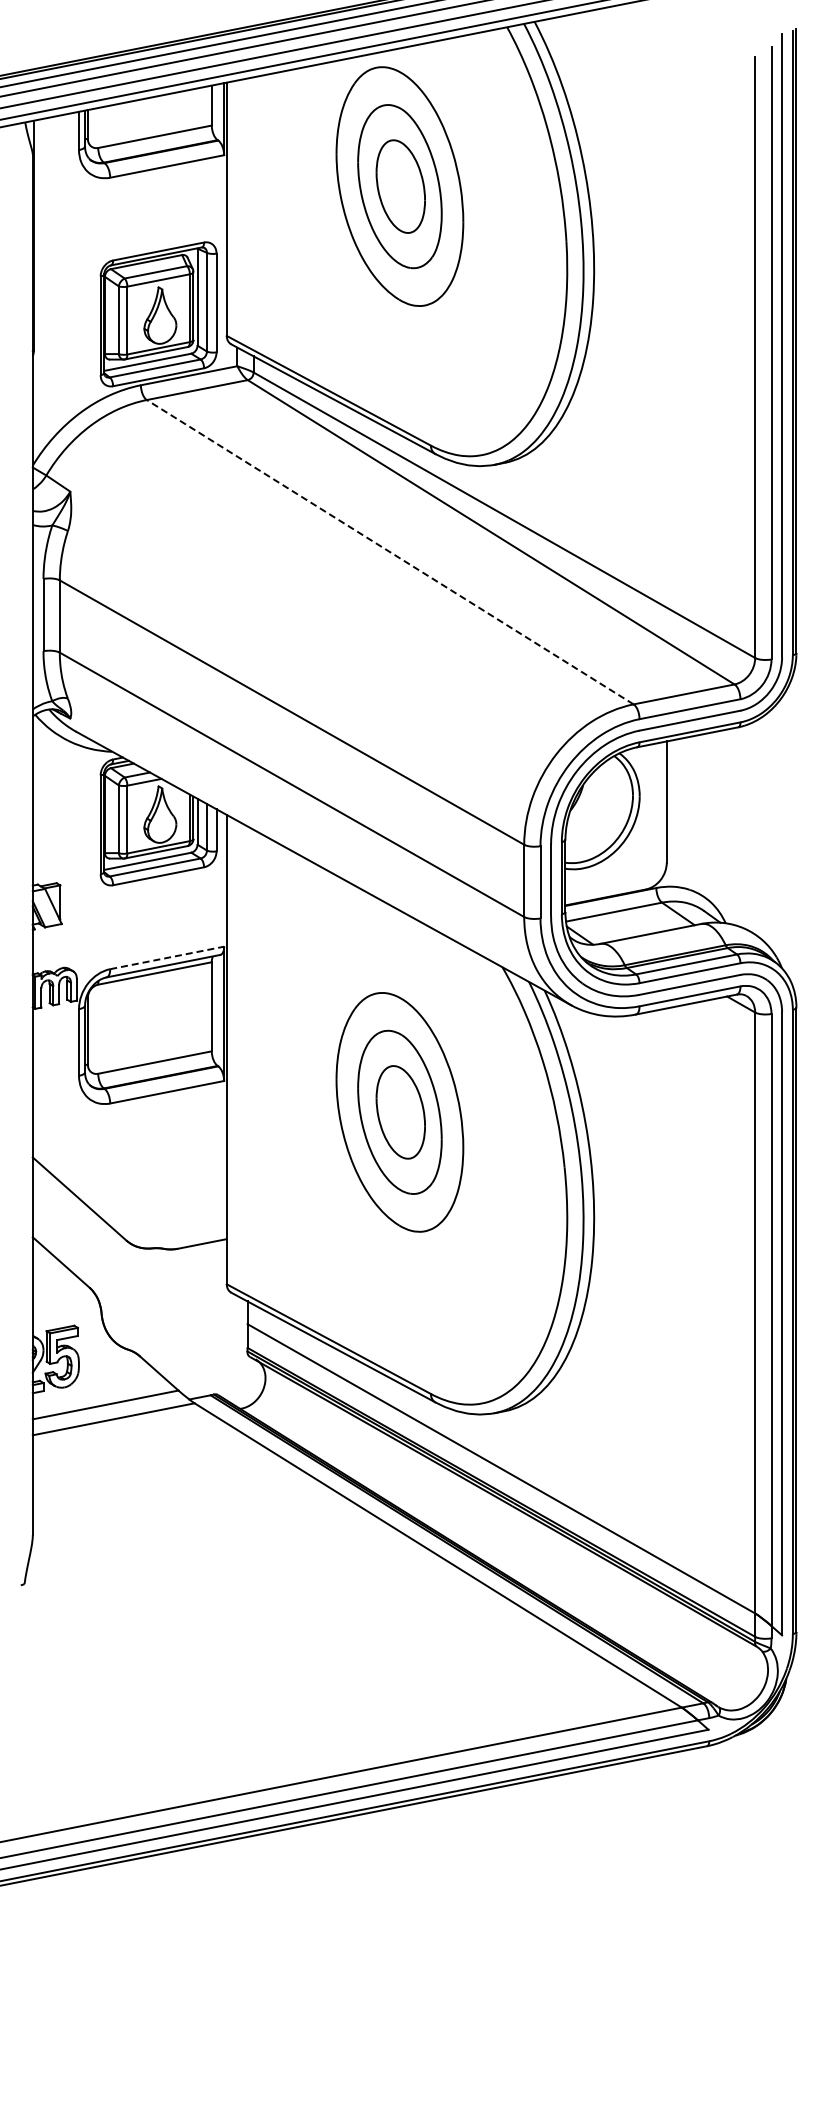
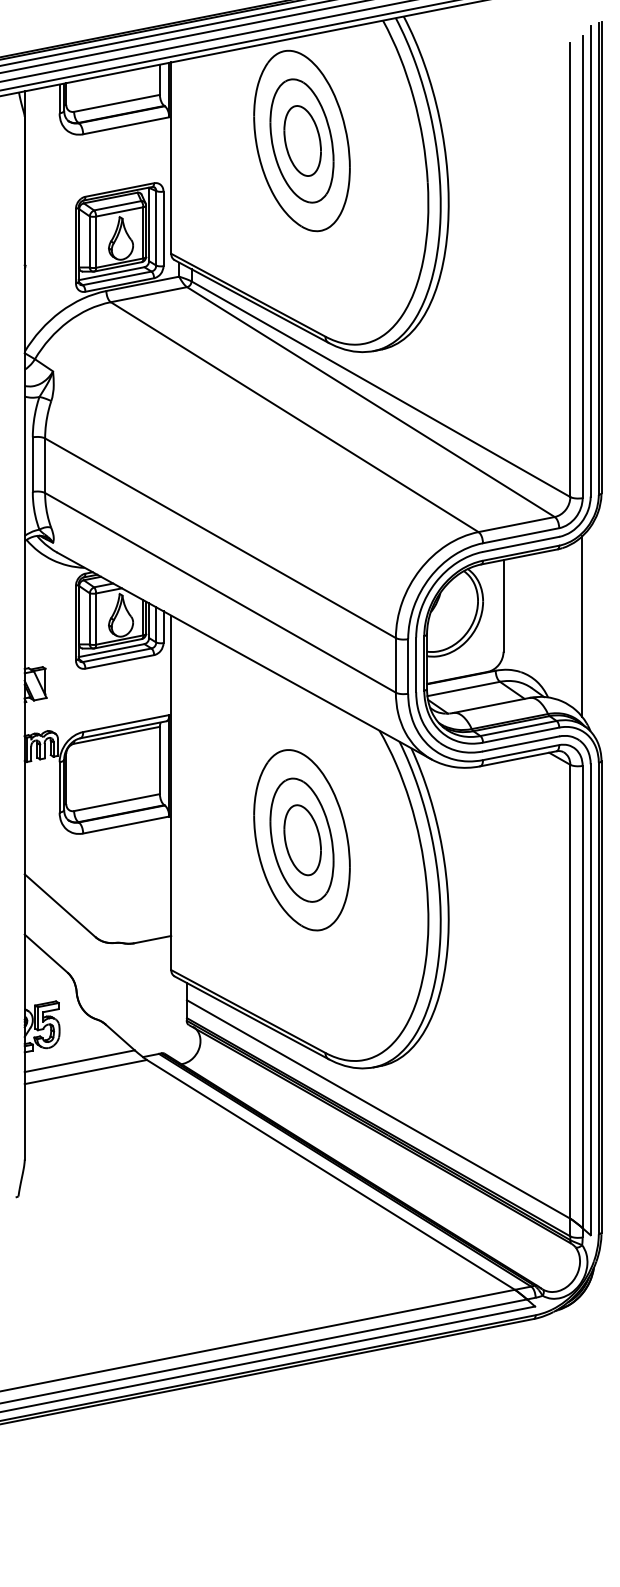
line: (389, 551) -> (294, 416), dashed -> solid
line: (770, 829) -> (581, 626), added
line: (167, 957) -> (126, 723), dashed -> solid

